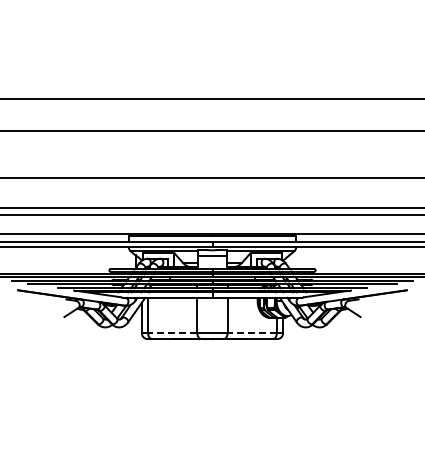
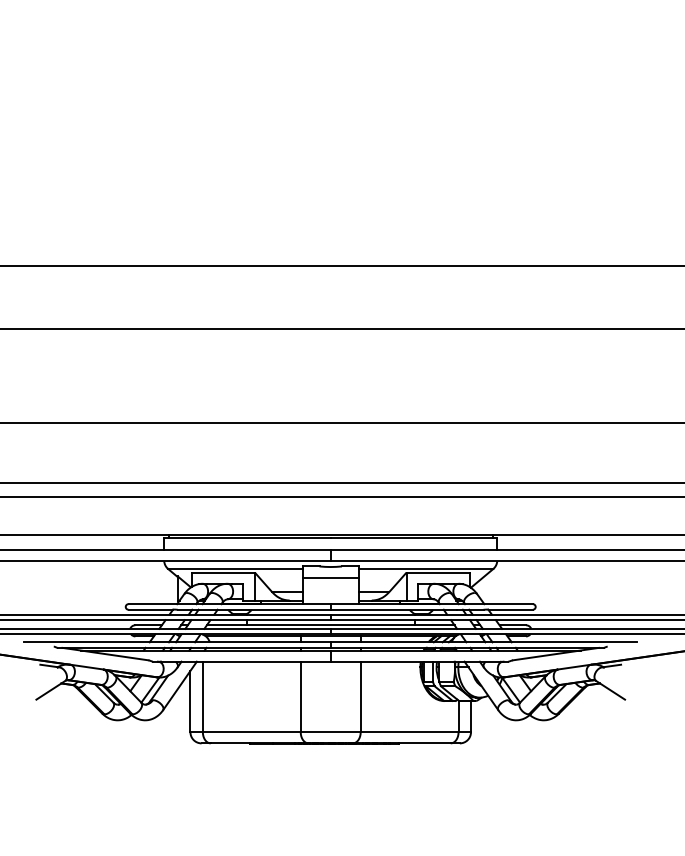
line: (172, 333) -> (251, 732), dashed -> solid
line: (252, 333) -> (410, 732), dashed -> solid

